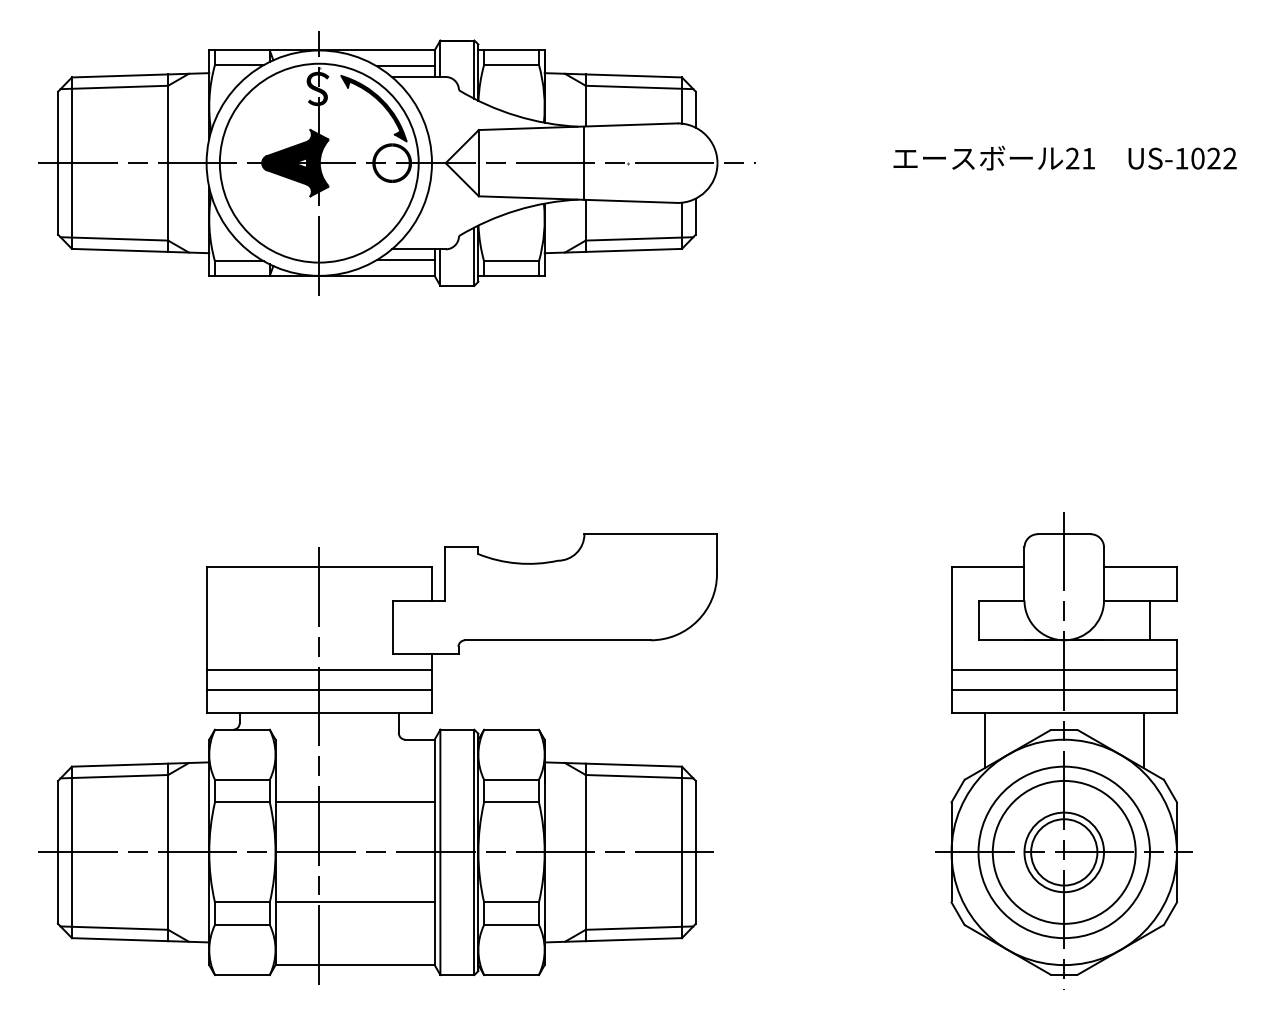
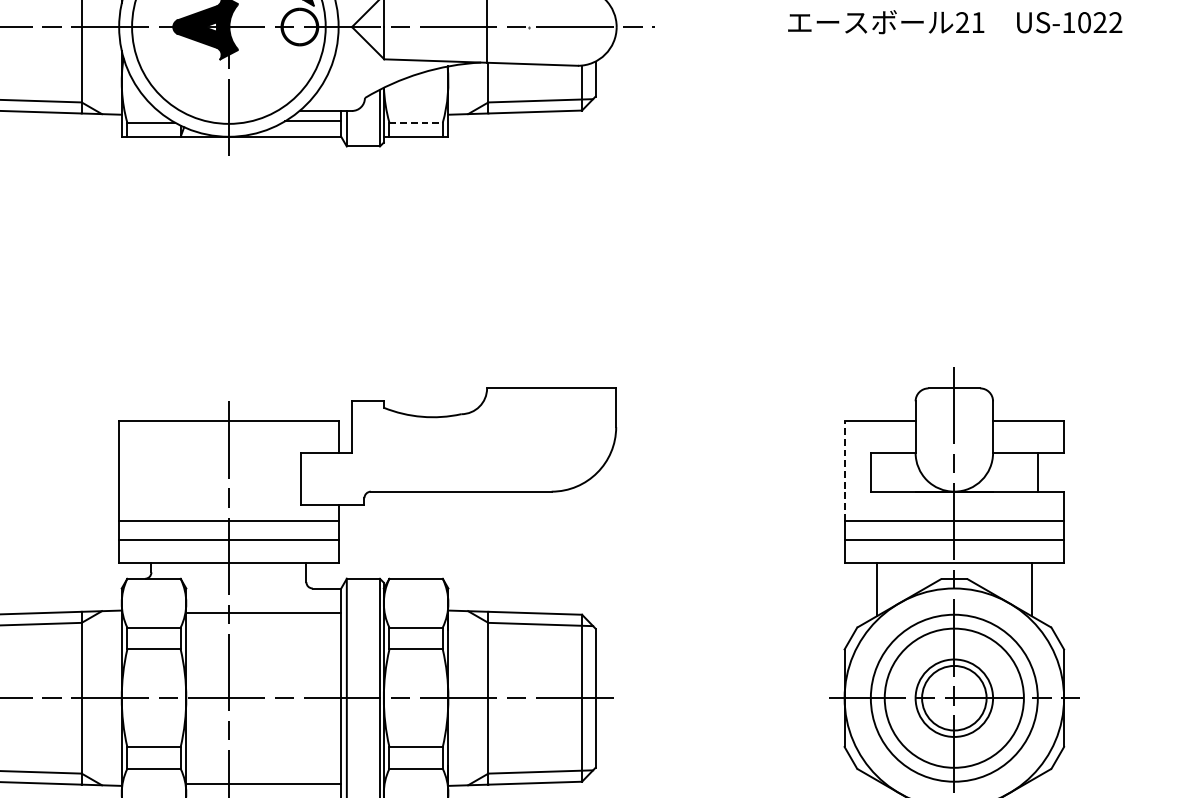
line: (512, 261) -> (417, 122), solid -> dashed
line: (951, 618) -> (844, 470), solid -> dashed
line: (354, 802) -> (263, 613), moved
line: (354, 902) -> (263, 784), moved

